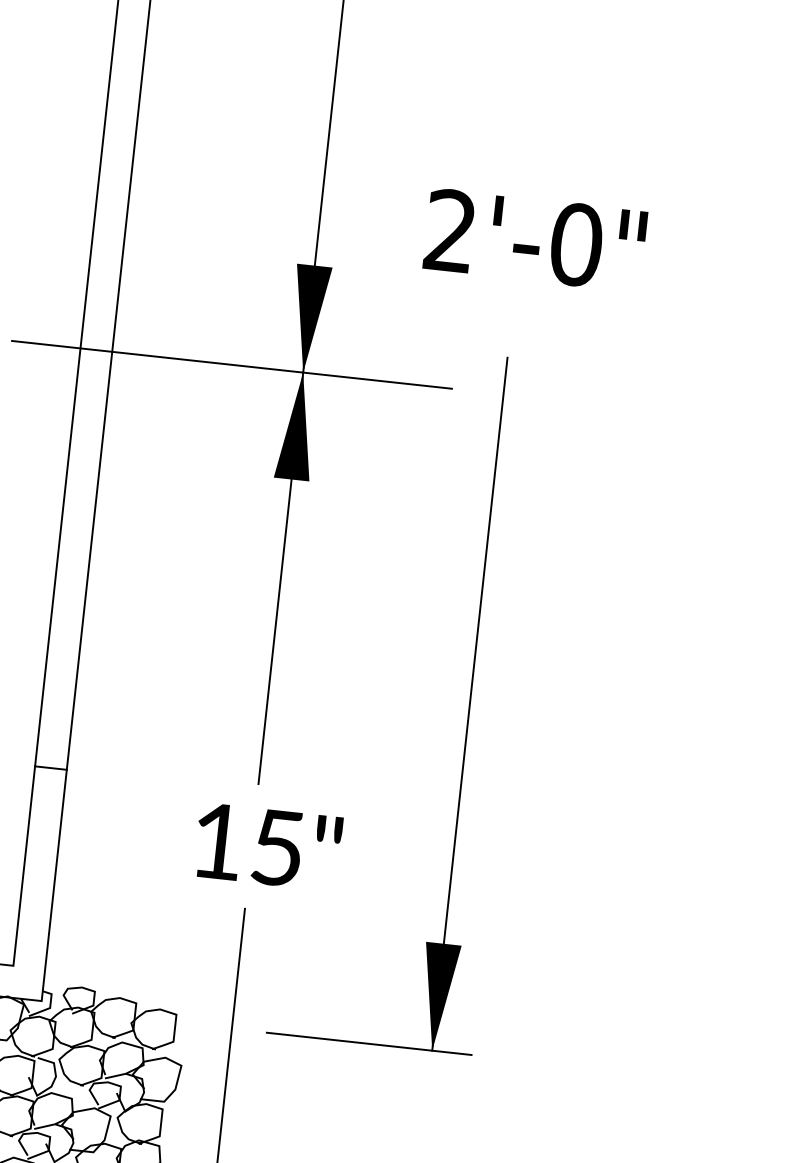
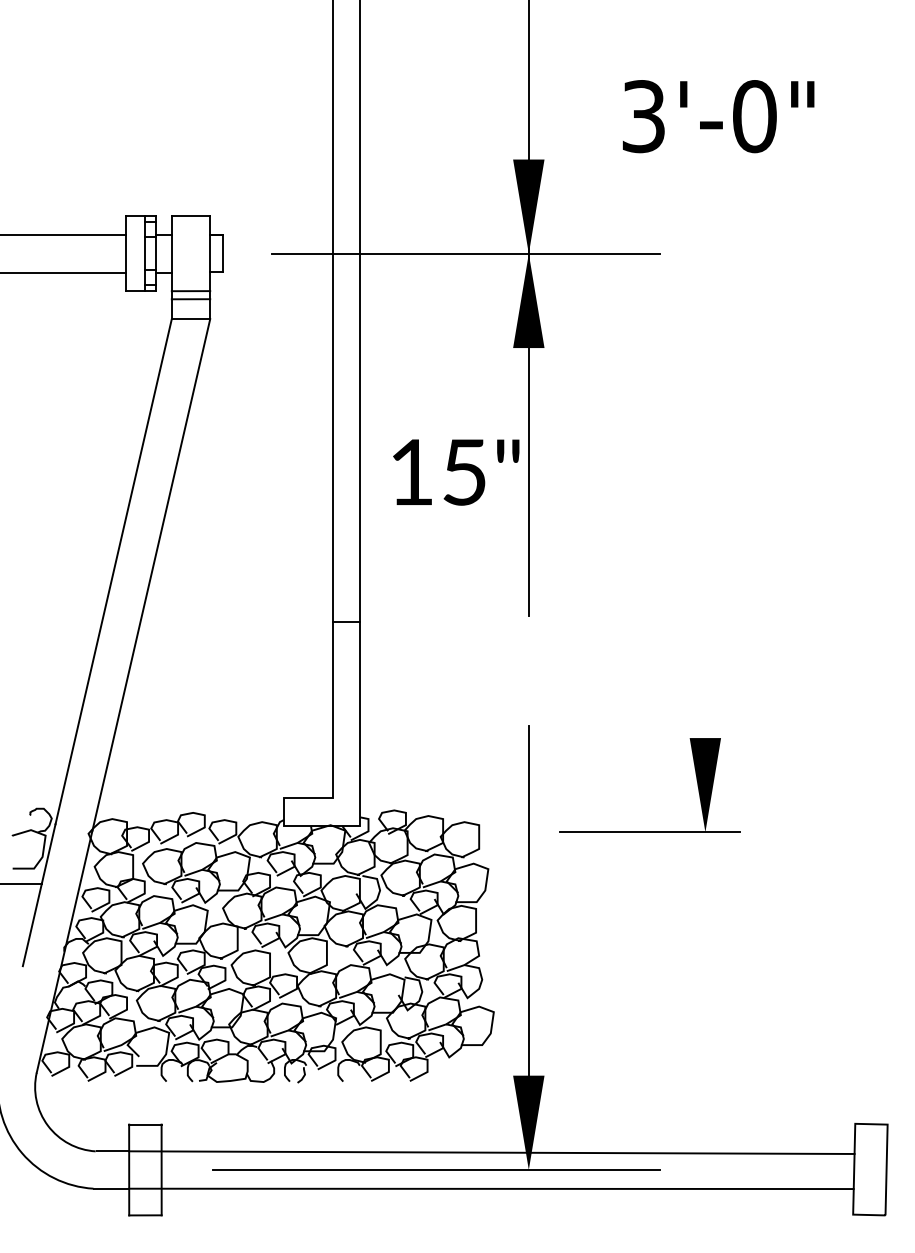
text: (450, 230) -> (643, 116), 2'-0" -> 3'-0"
line: (470, 703) -> (705, 526), removed
text: (268, 847) -> (456, 472), moved

